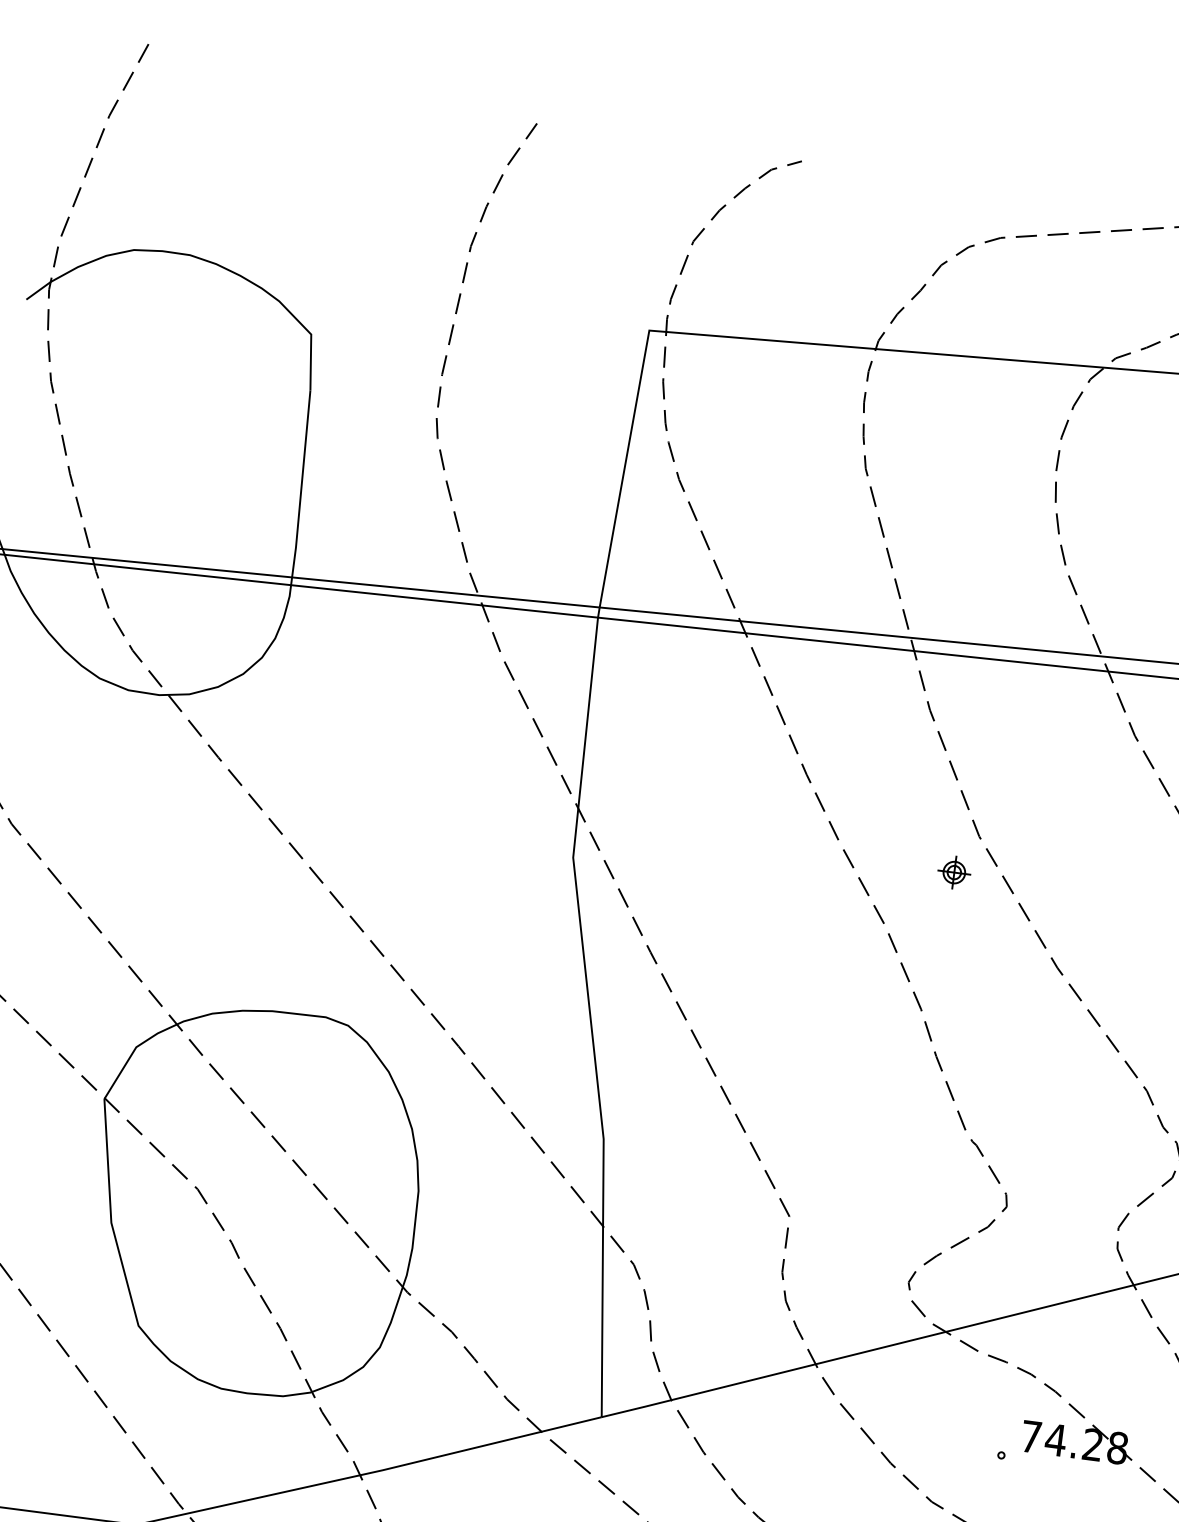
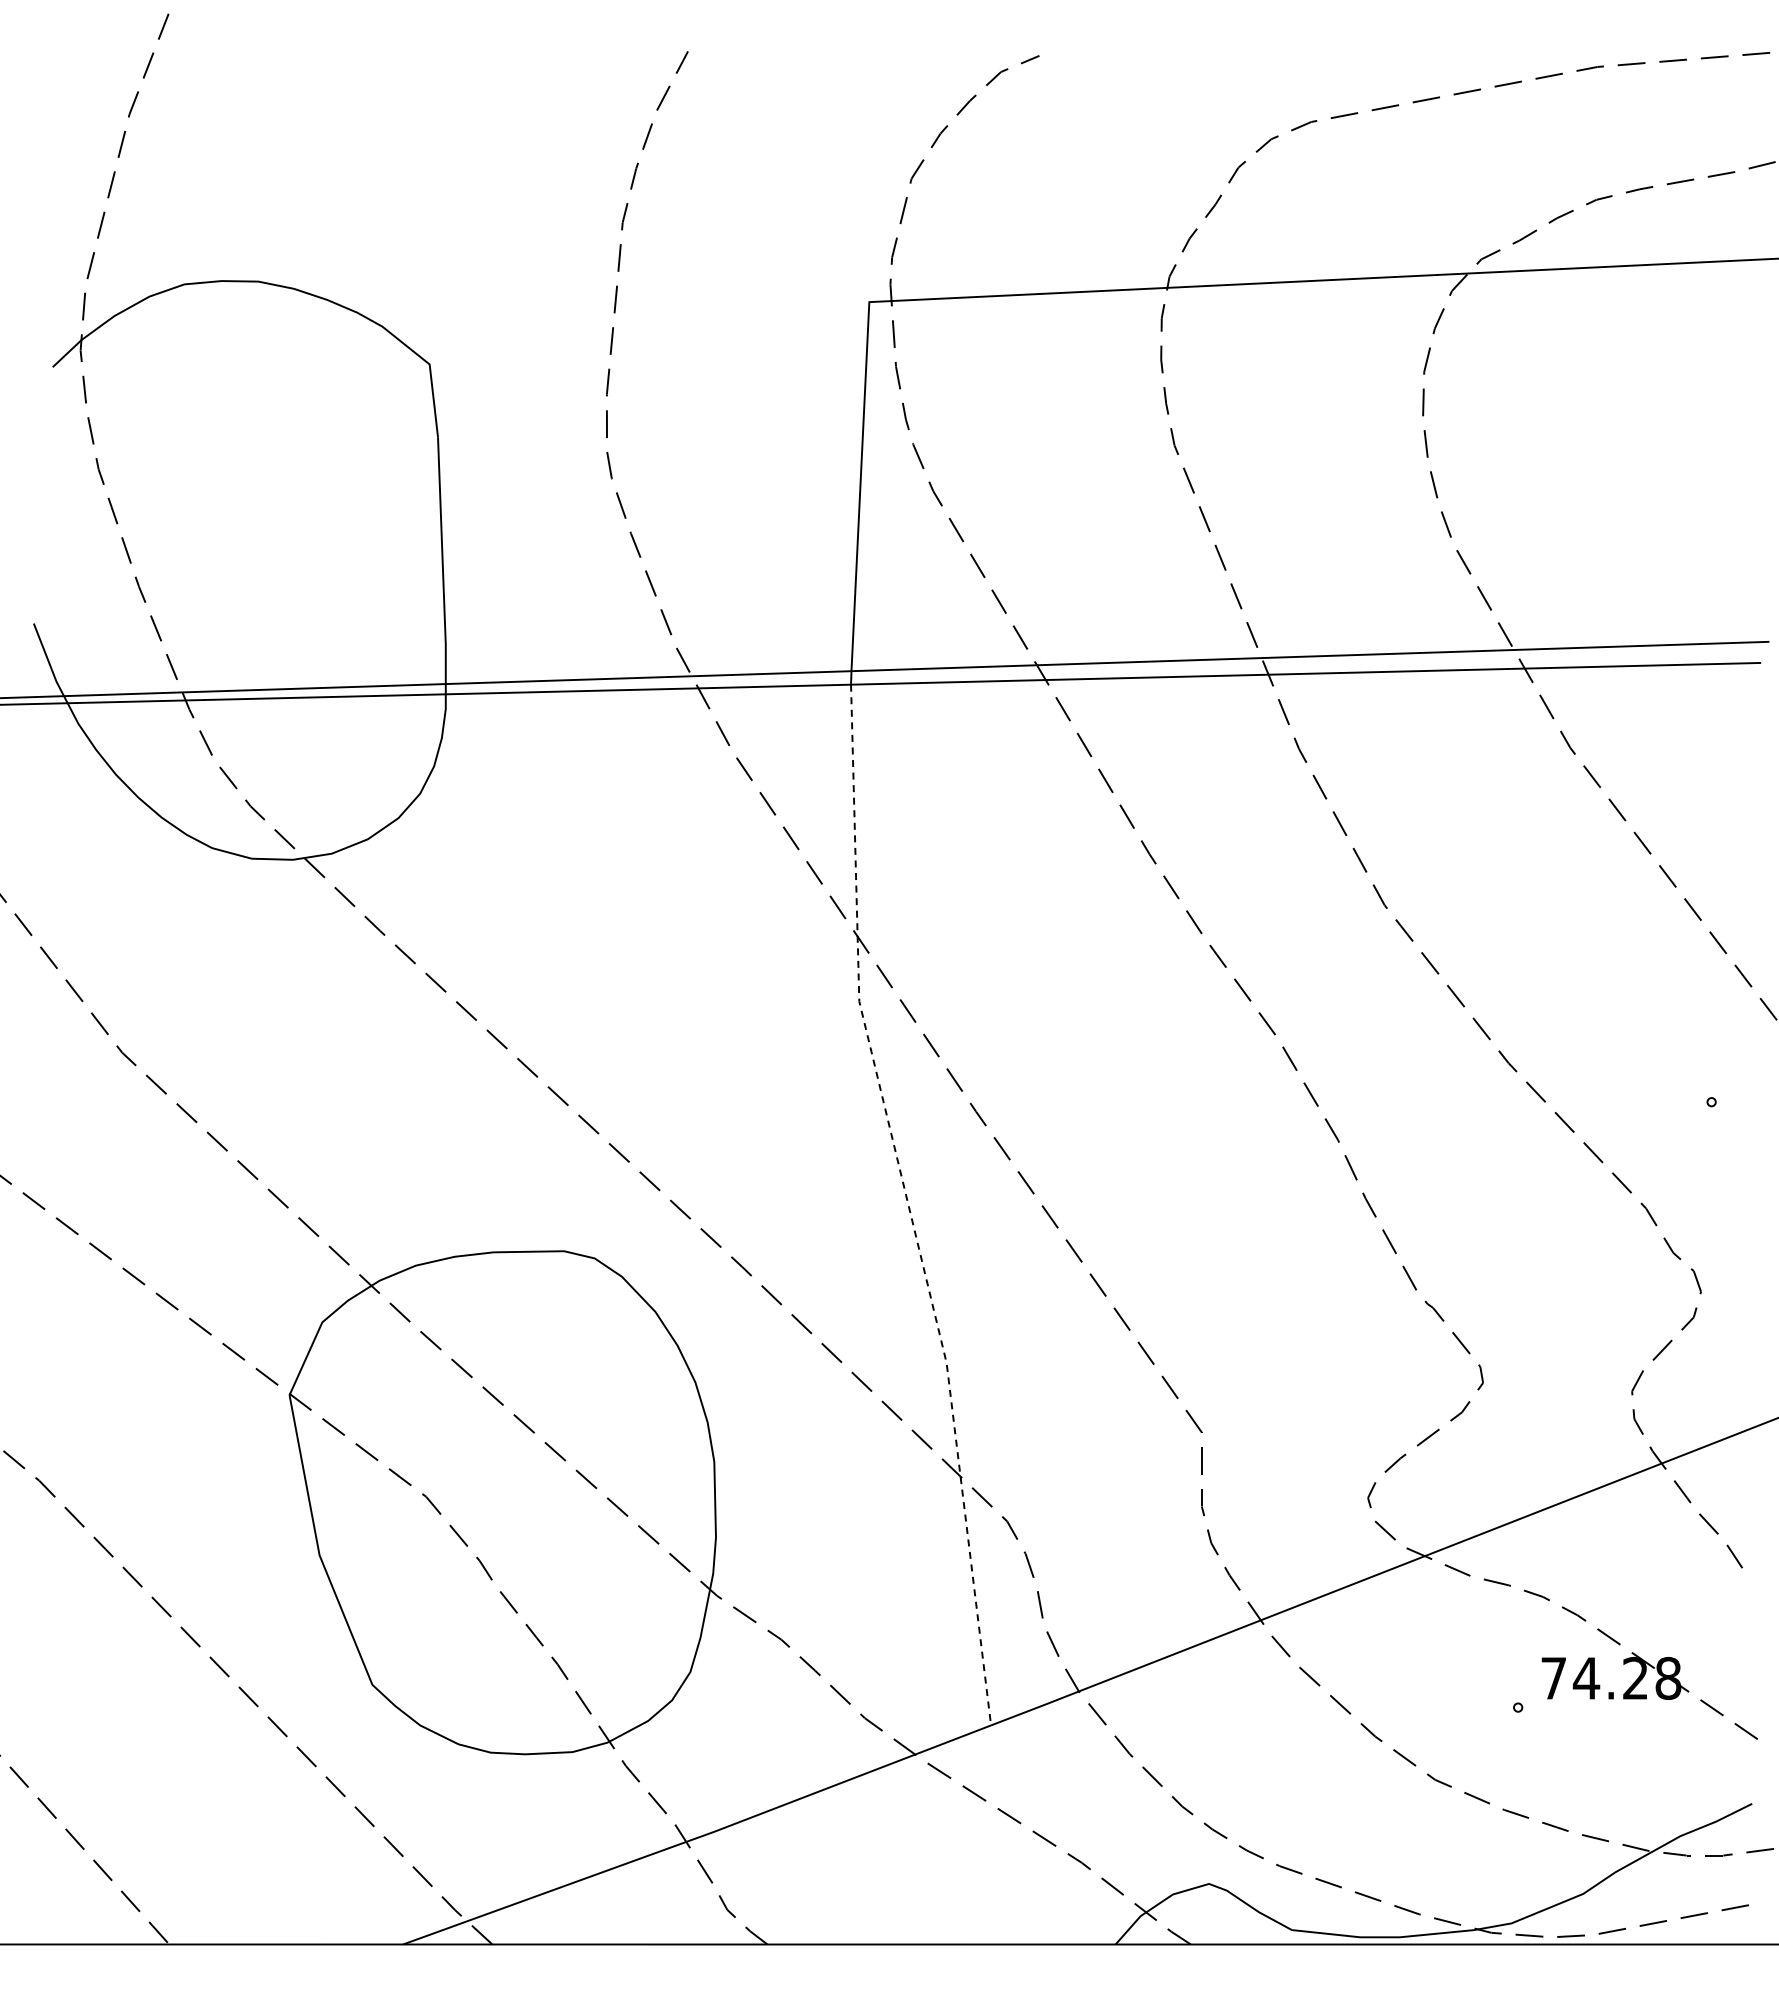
part: (954, 872) -> (1358, 956), removed
line: (590, 1017) -> (908, 1206), solid -> dashed

